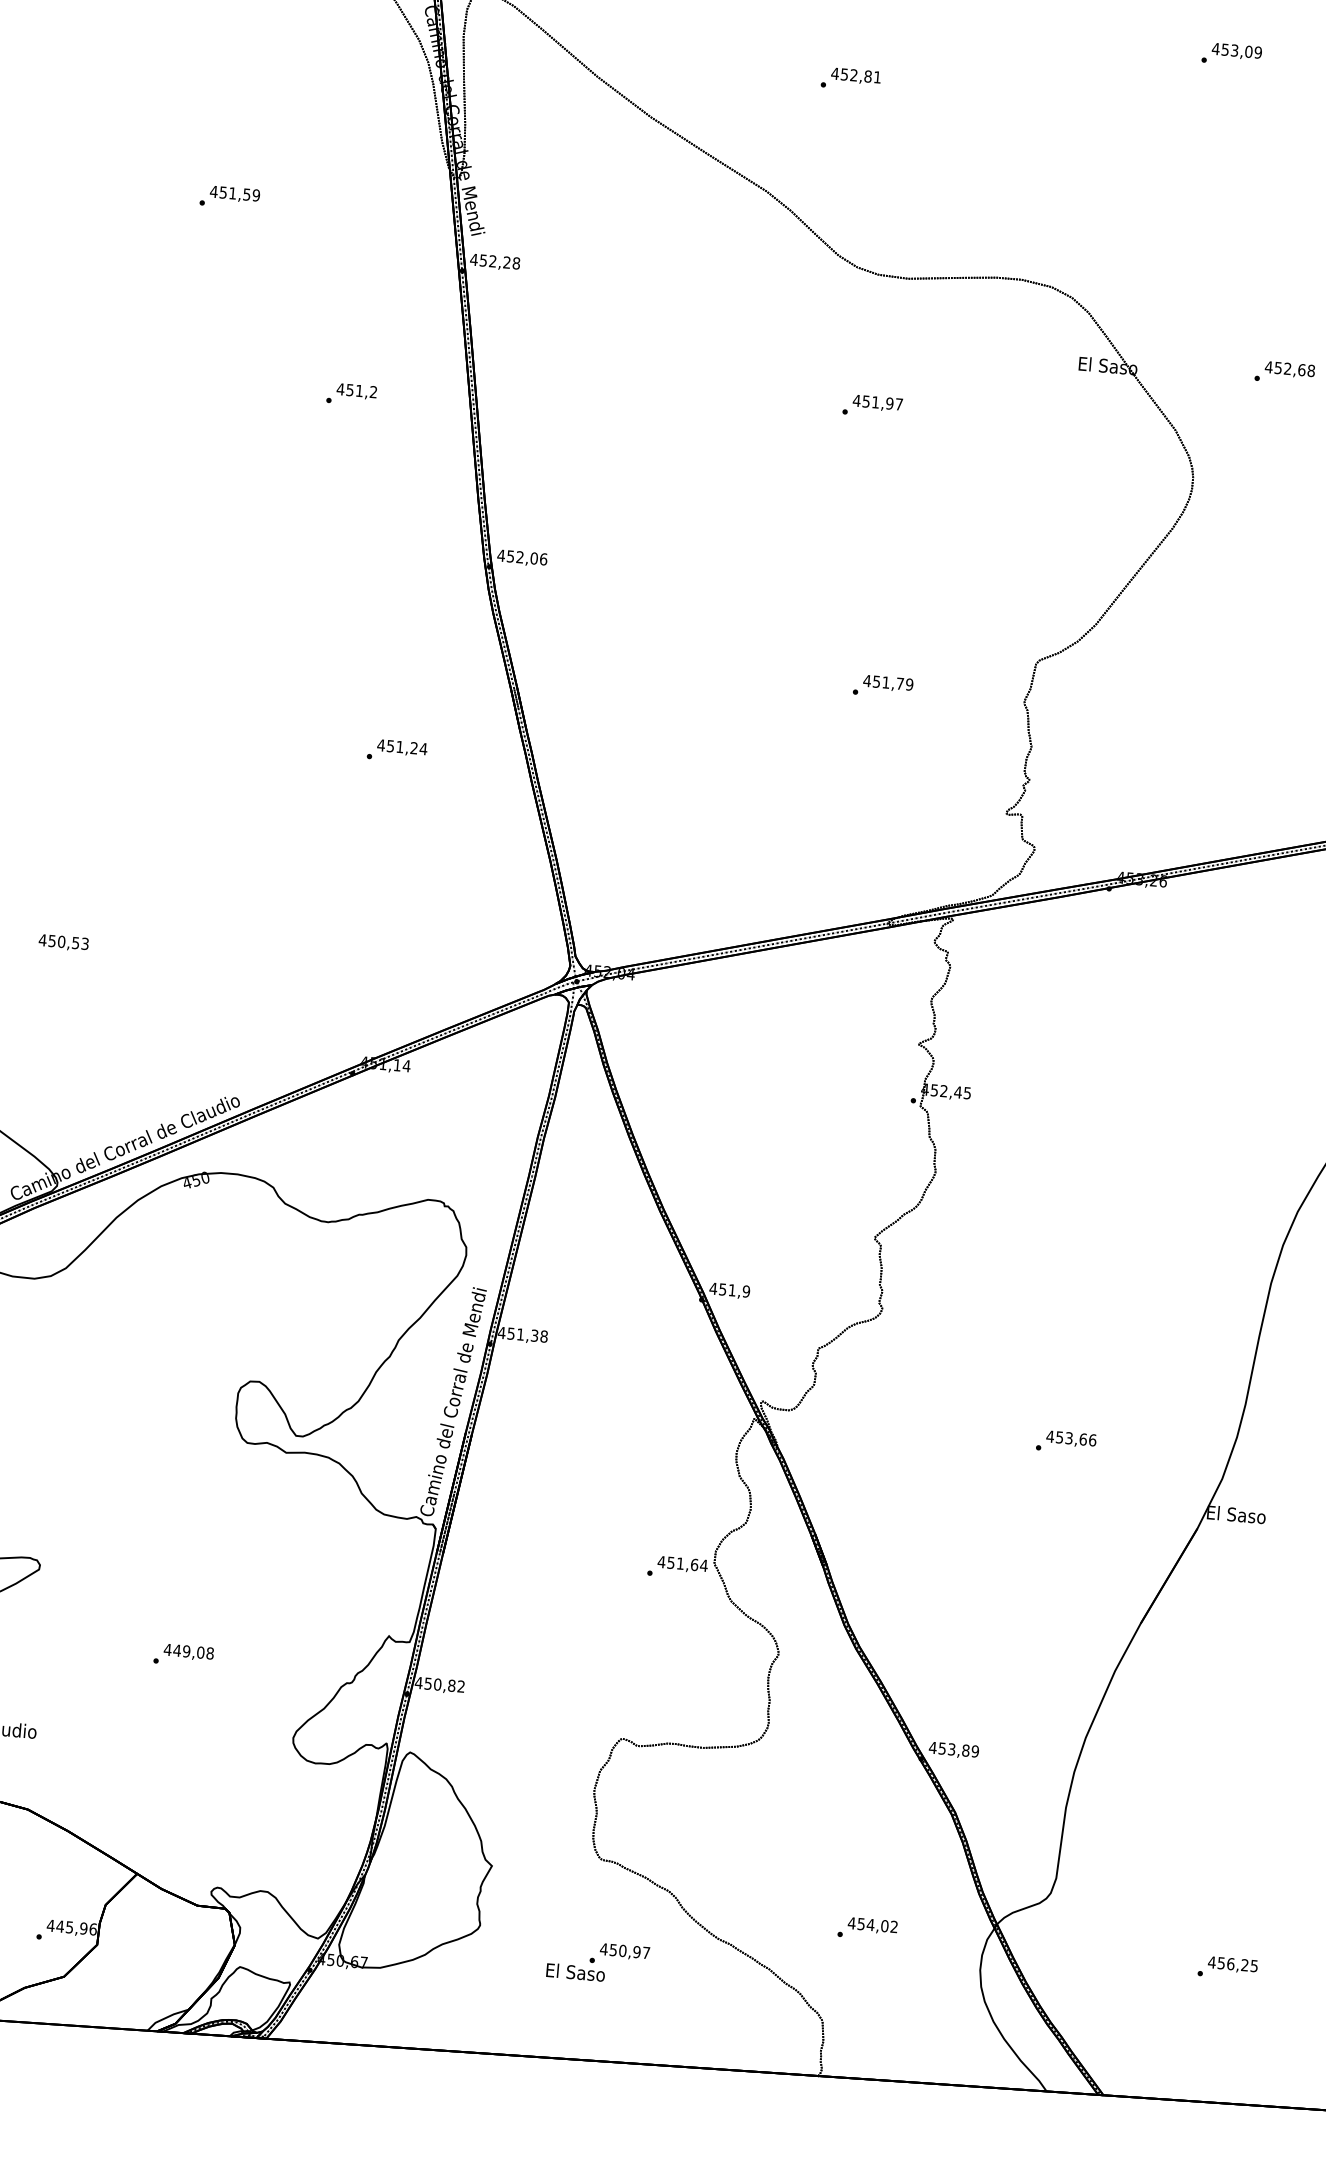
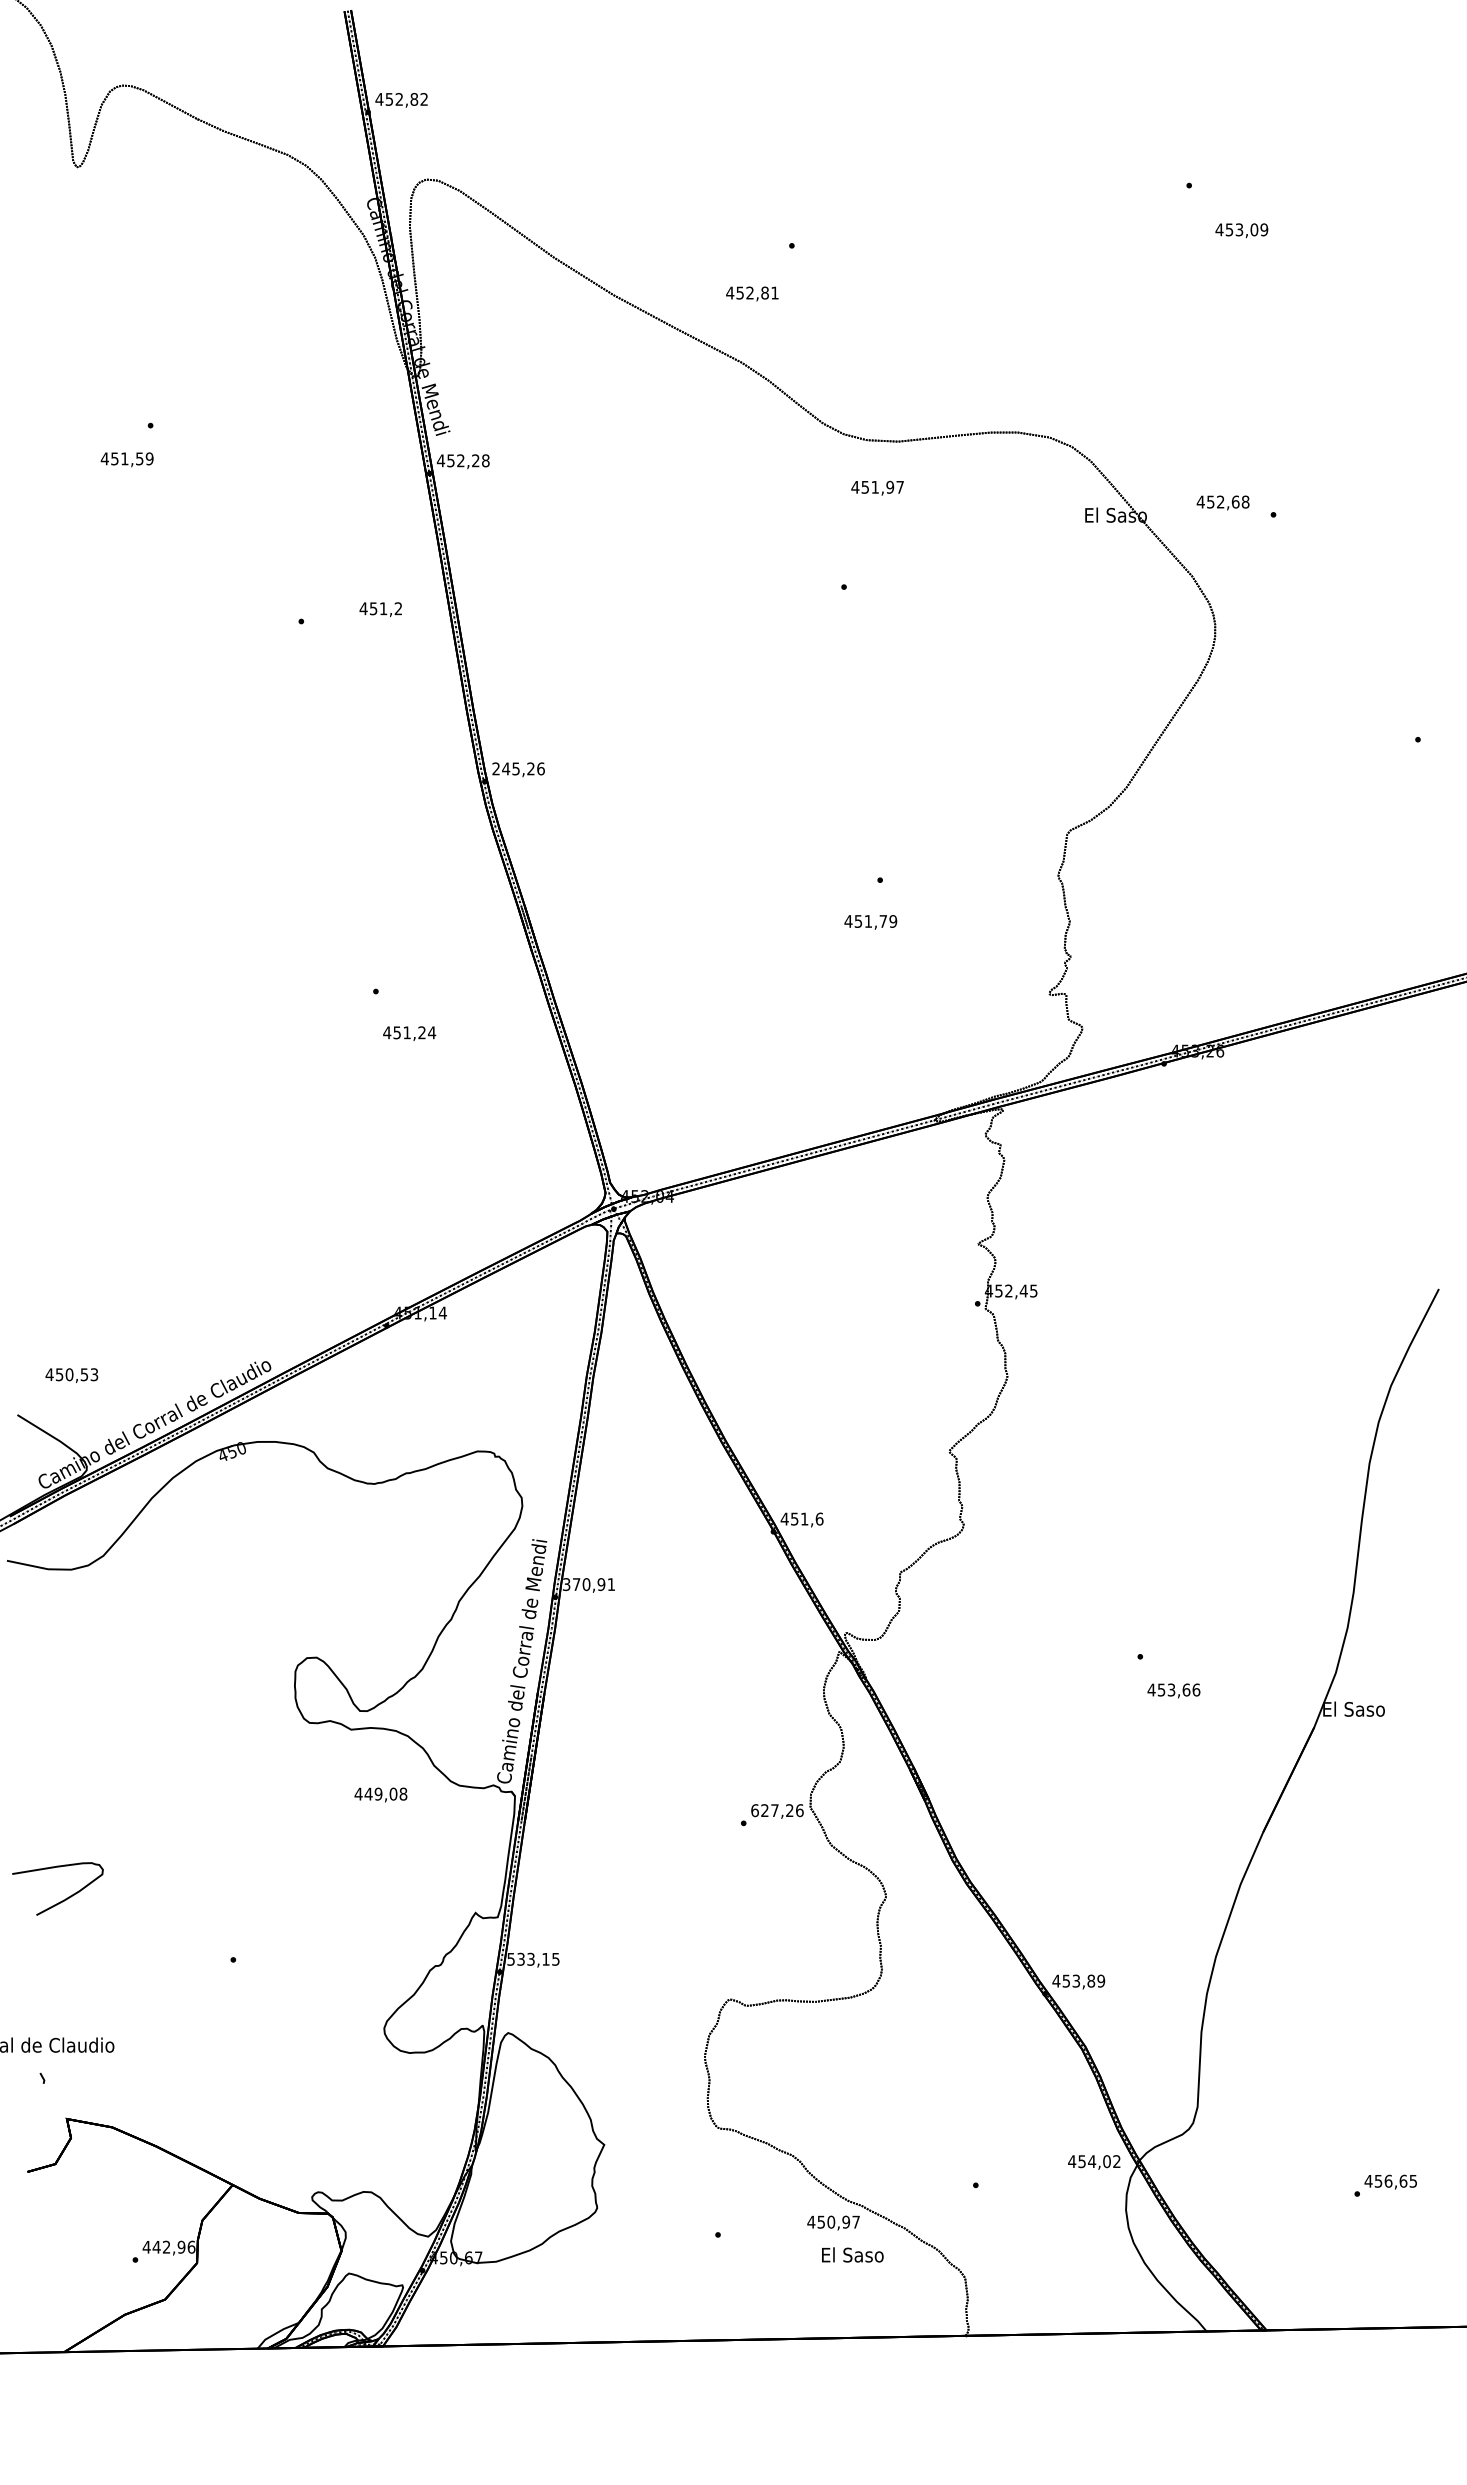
text: (1236, 51) -> (1241, 230), moved
text: (856, 75) -> (752, 293), moved
text: (234, 194) -> (126, 459), moved
text: (1289, 369) -> (1222, 502), moved
text: (356, 391) -> (380, 609), moved
text: (877, 402) -> (877, 487), moved
text: (517, 556) -> (513, 768), 452,06 -> 245,26
text: (887, 683) -> (870, 922), moved
text: (402, 747) -> (409, 1033), moved
text: (63, 942) -> (71, 1375), moved
text: (746, 1290) -> (819, 1518), 451,9 -> 451,6
text: (522, 1334) -> (588, 1584), 451,38 -> 370,91
text: (1070, 1438) -> (1173, 1690), moved
text: (681, 1563) -> (776, 1810), 451,64 -> 627,26
text: (188, 1651) -> (380, 1794), moved
text: (440, 1684) -> (533, 1958), 450,82 -> 533,15
text: (872, 1925) -> (1094, 2162), moved
text: (69, 1926) -> (166, 2246), 445,96 -> 442,96
text: (624, 1951) -> (833, 2222), moved
text: (1245, 1964) -> (1403, 2180), 456,25 -> 456,65
text: (575, 1971) -> (852, 2254), moved

